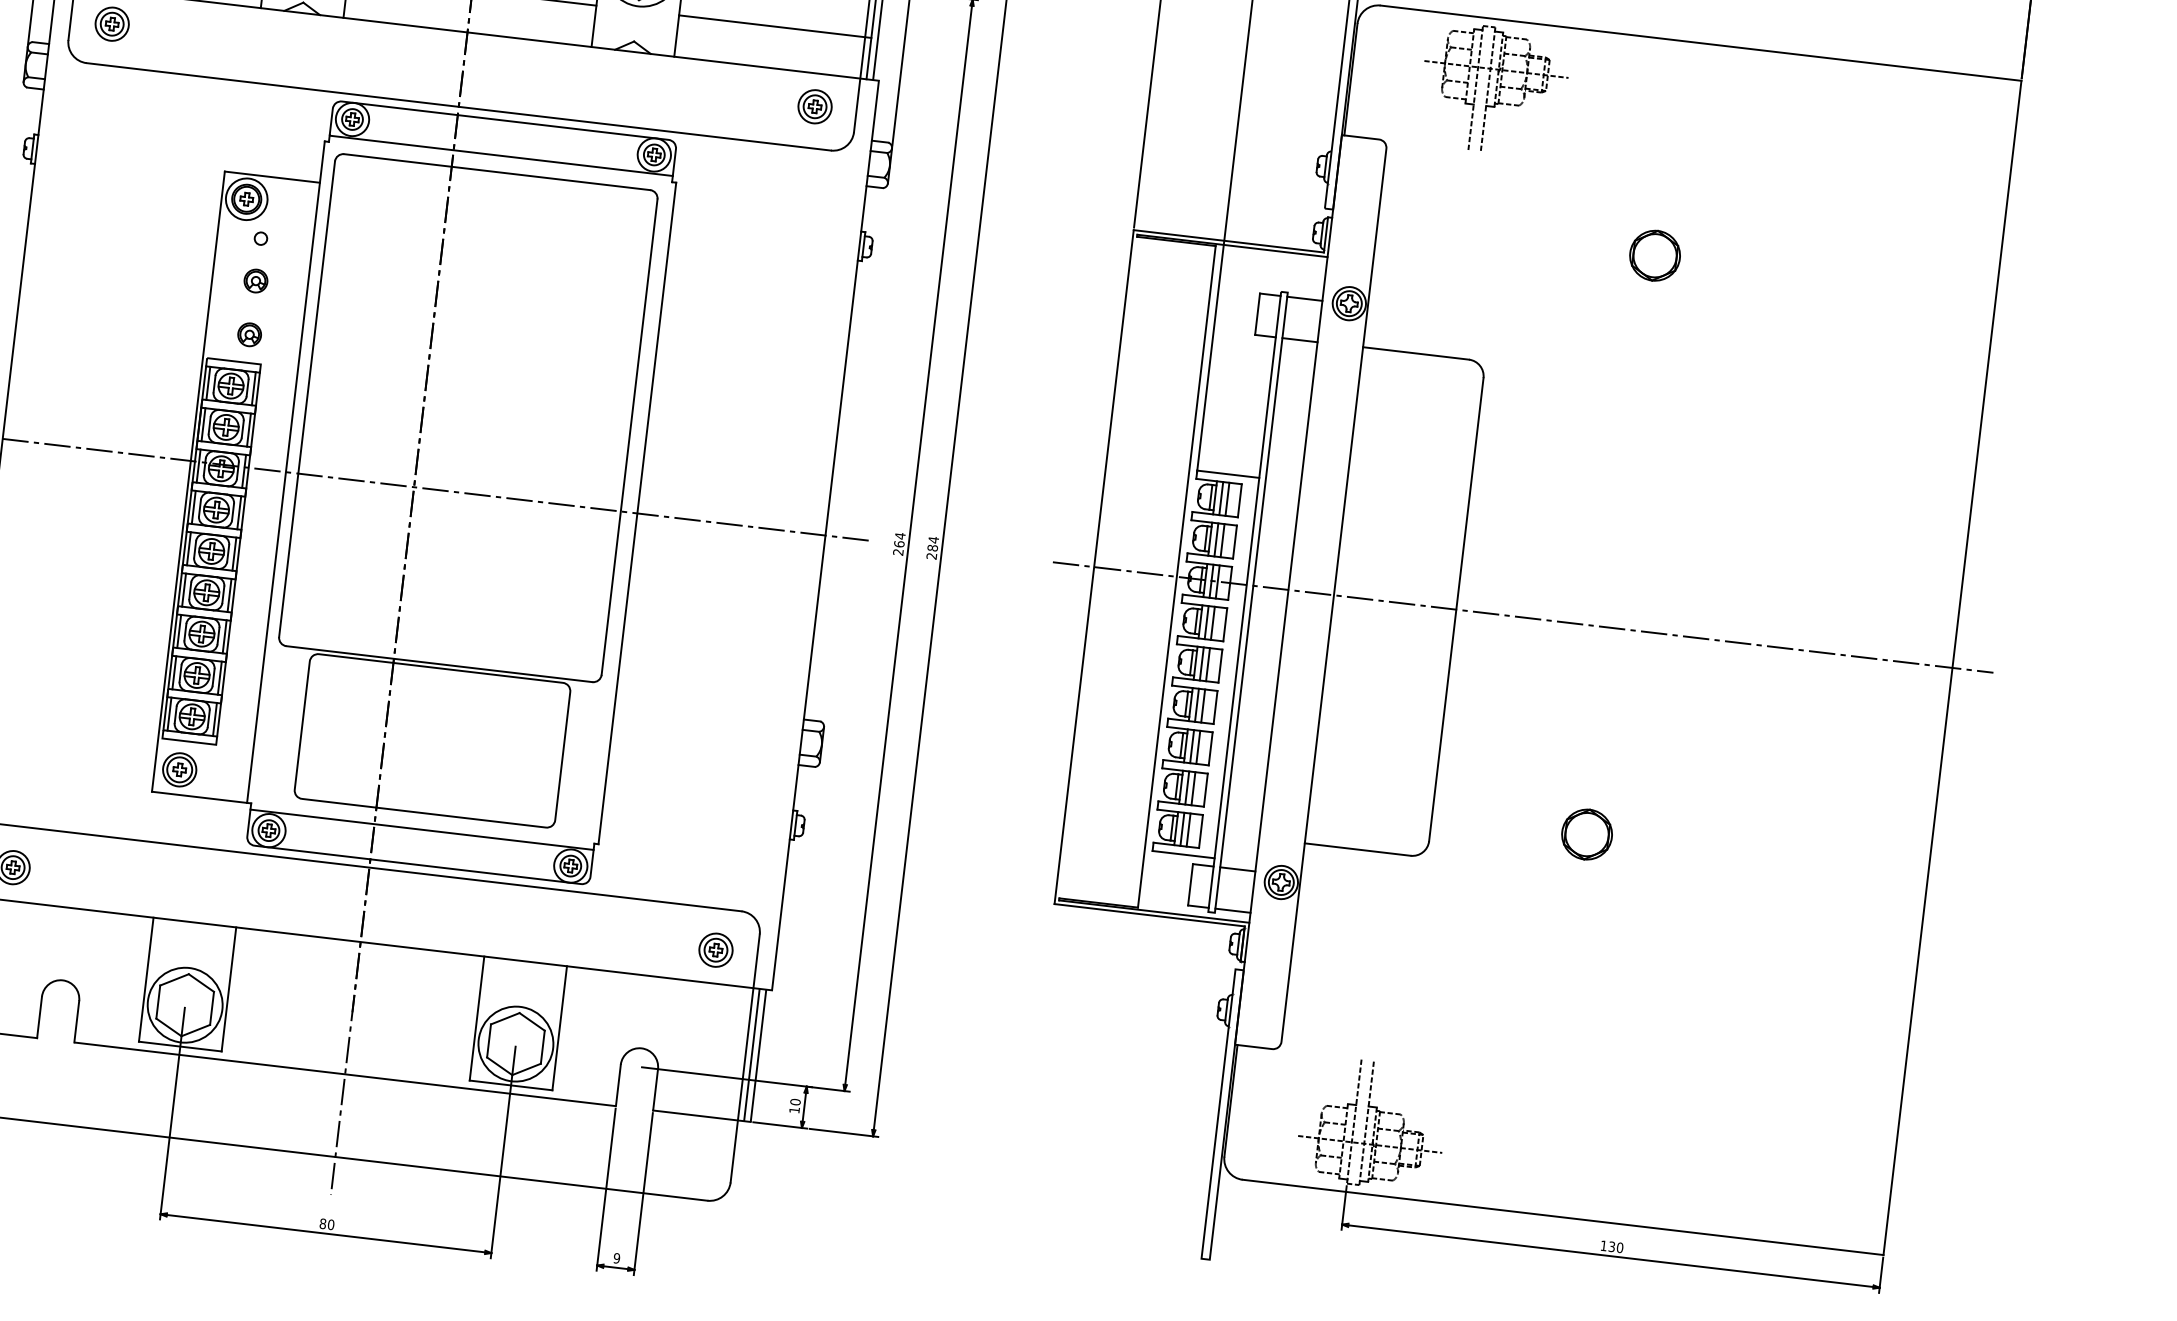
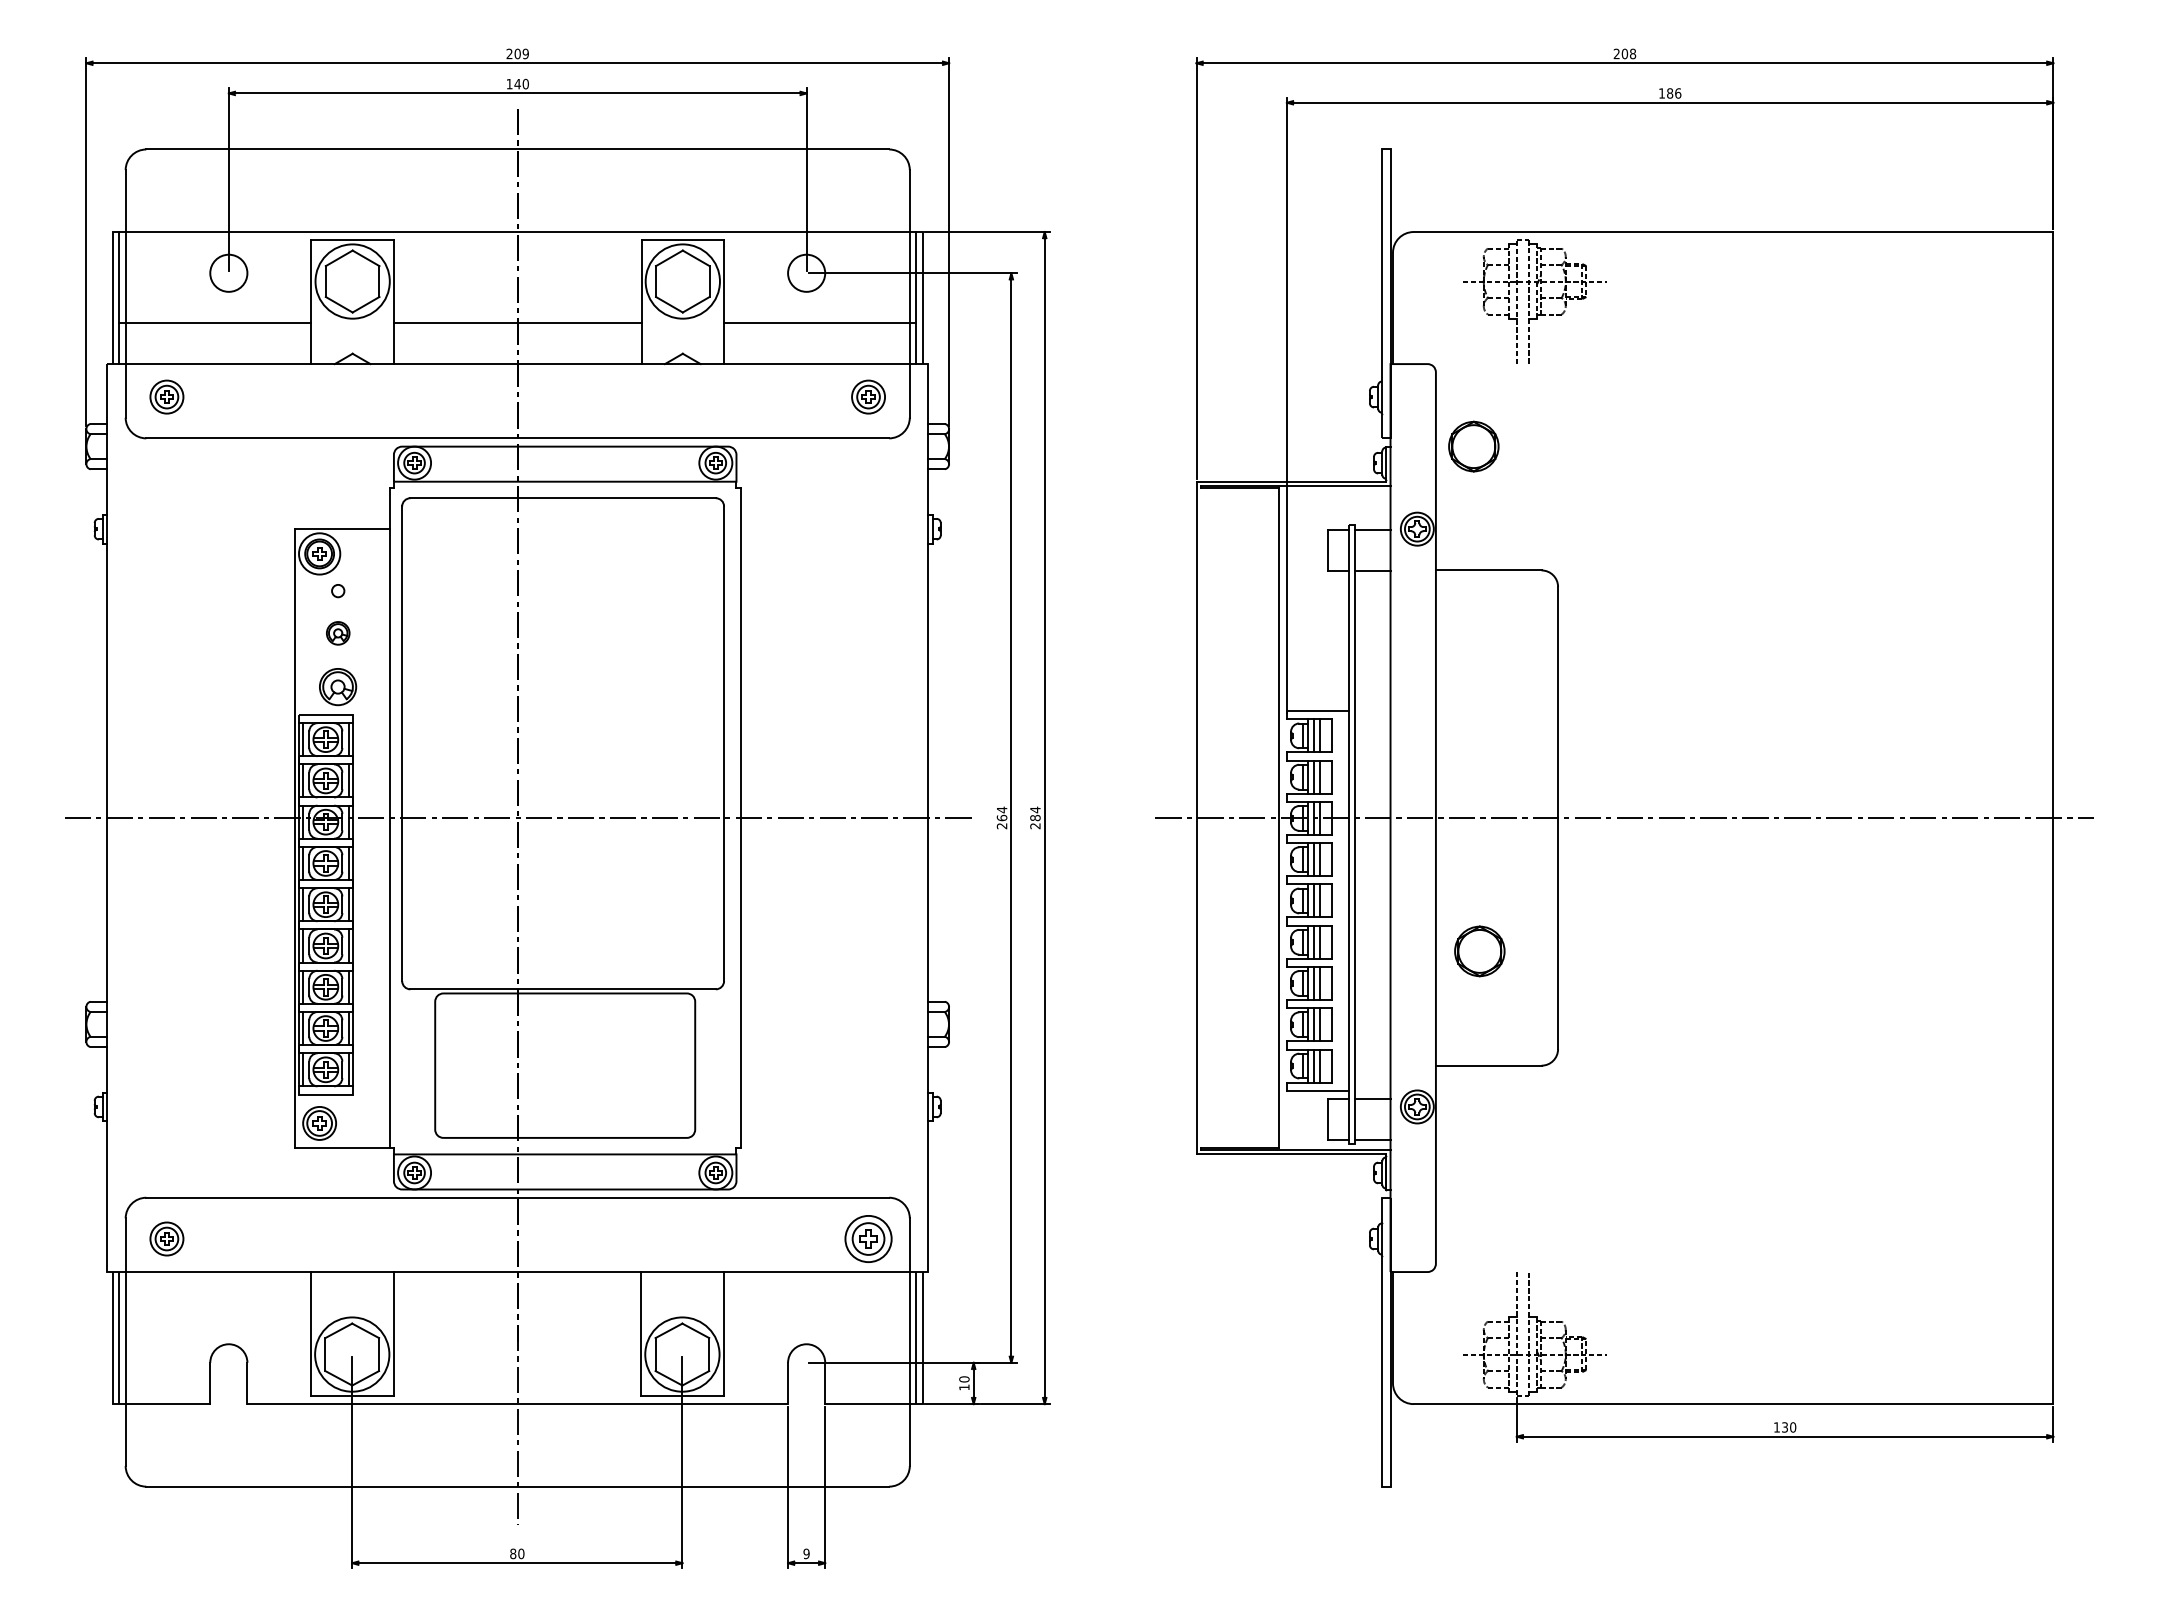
part: (1654, 255) -> (1473, 446), moved
part: (250, 334) -> (338, 686), size x1.6
part: (1586, 834) -> (1479, 951), moved
part: (716, 949) -> (868, 1238), size x1.4

